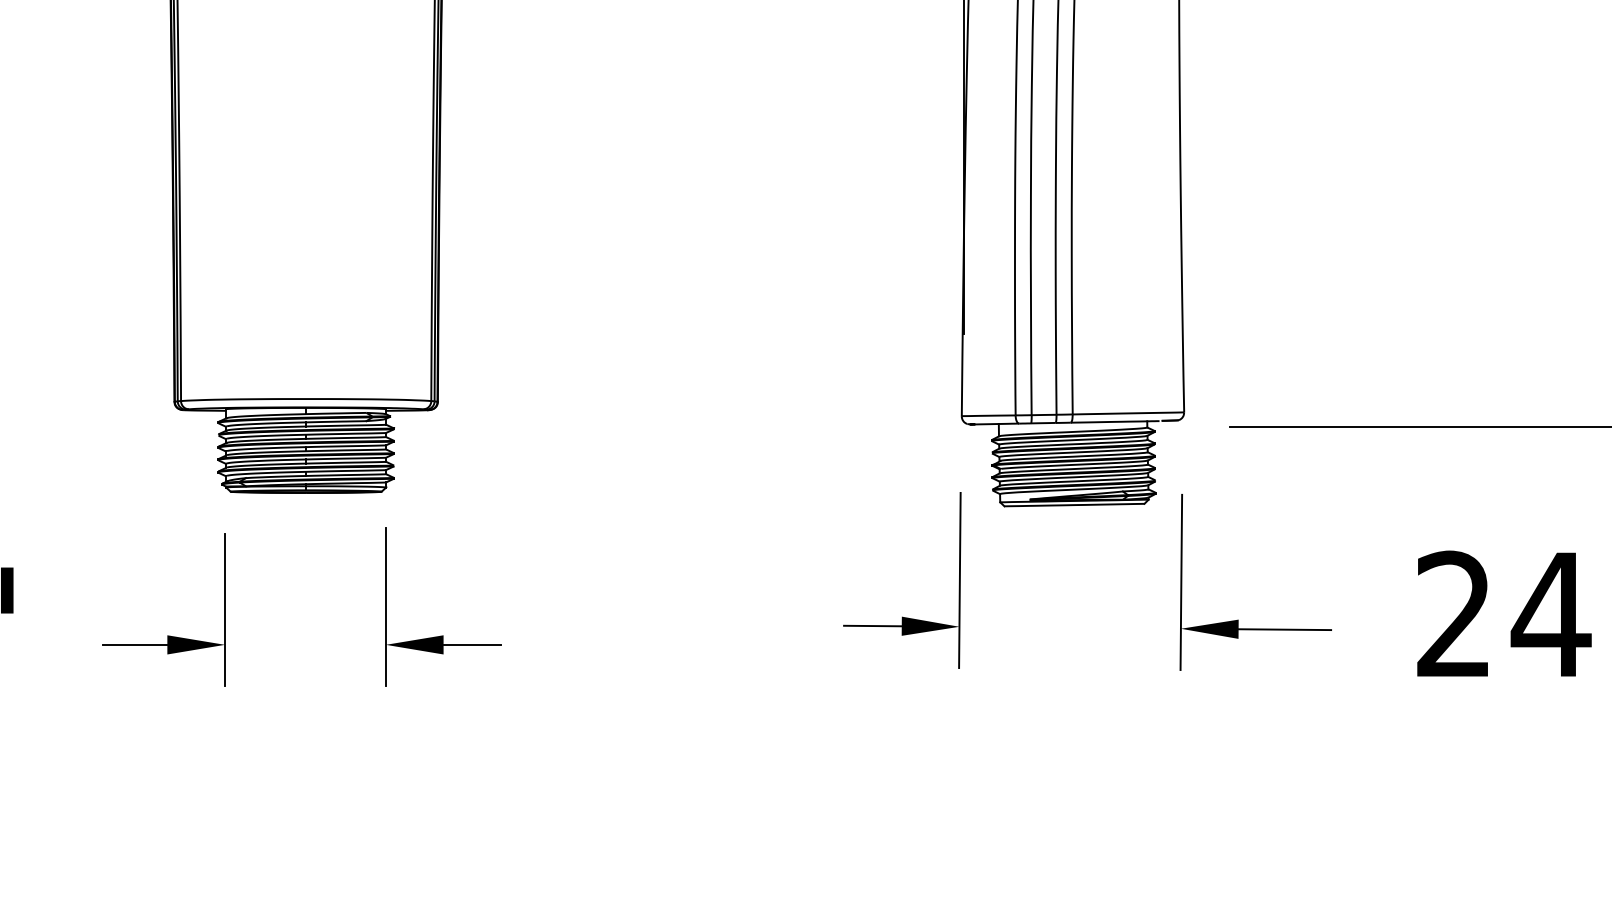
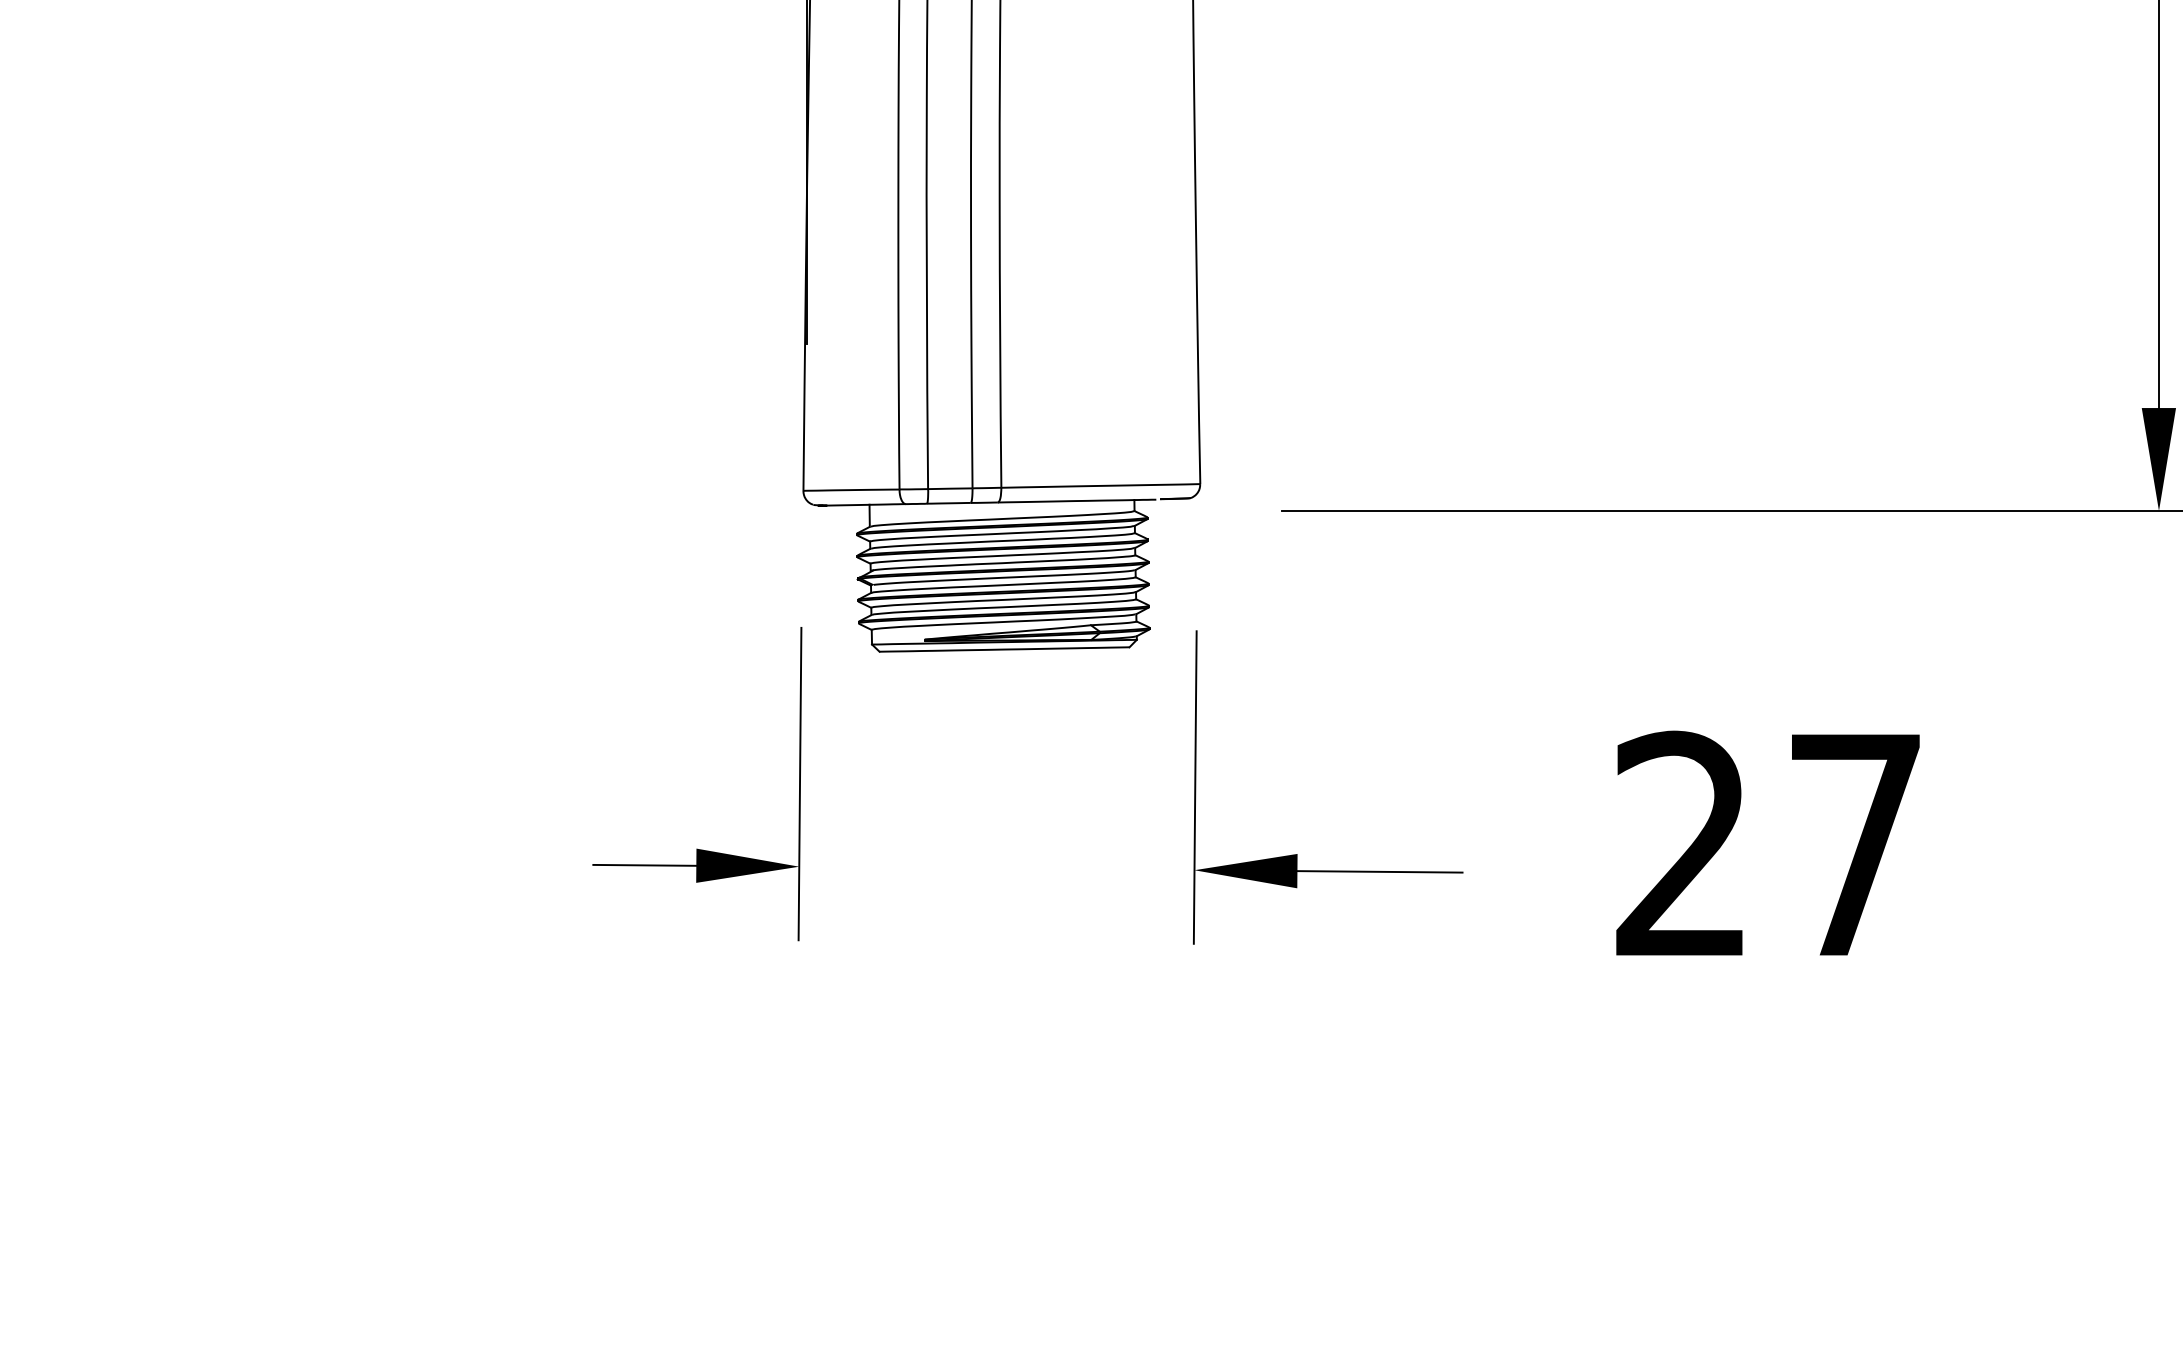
text: (1550, 614) -> (1854, 844), 24 -> 27

